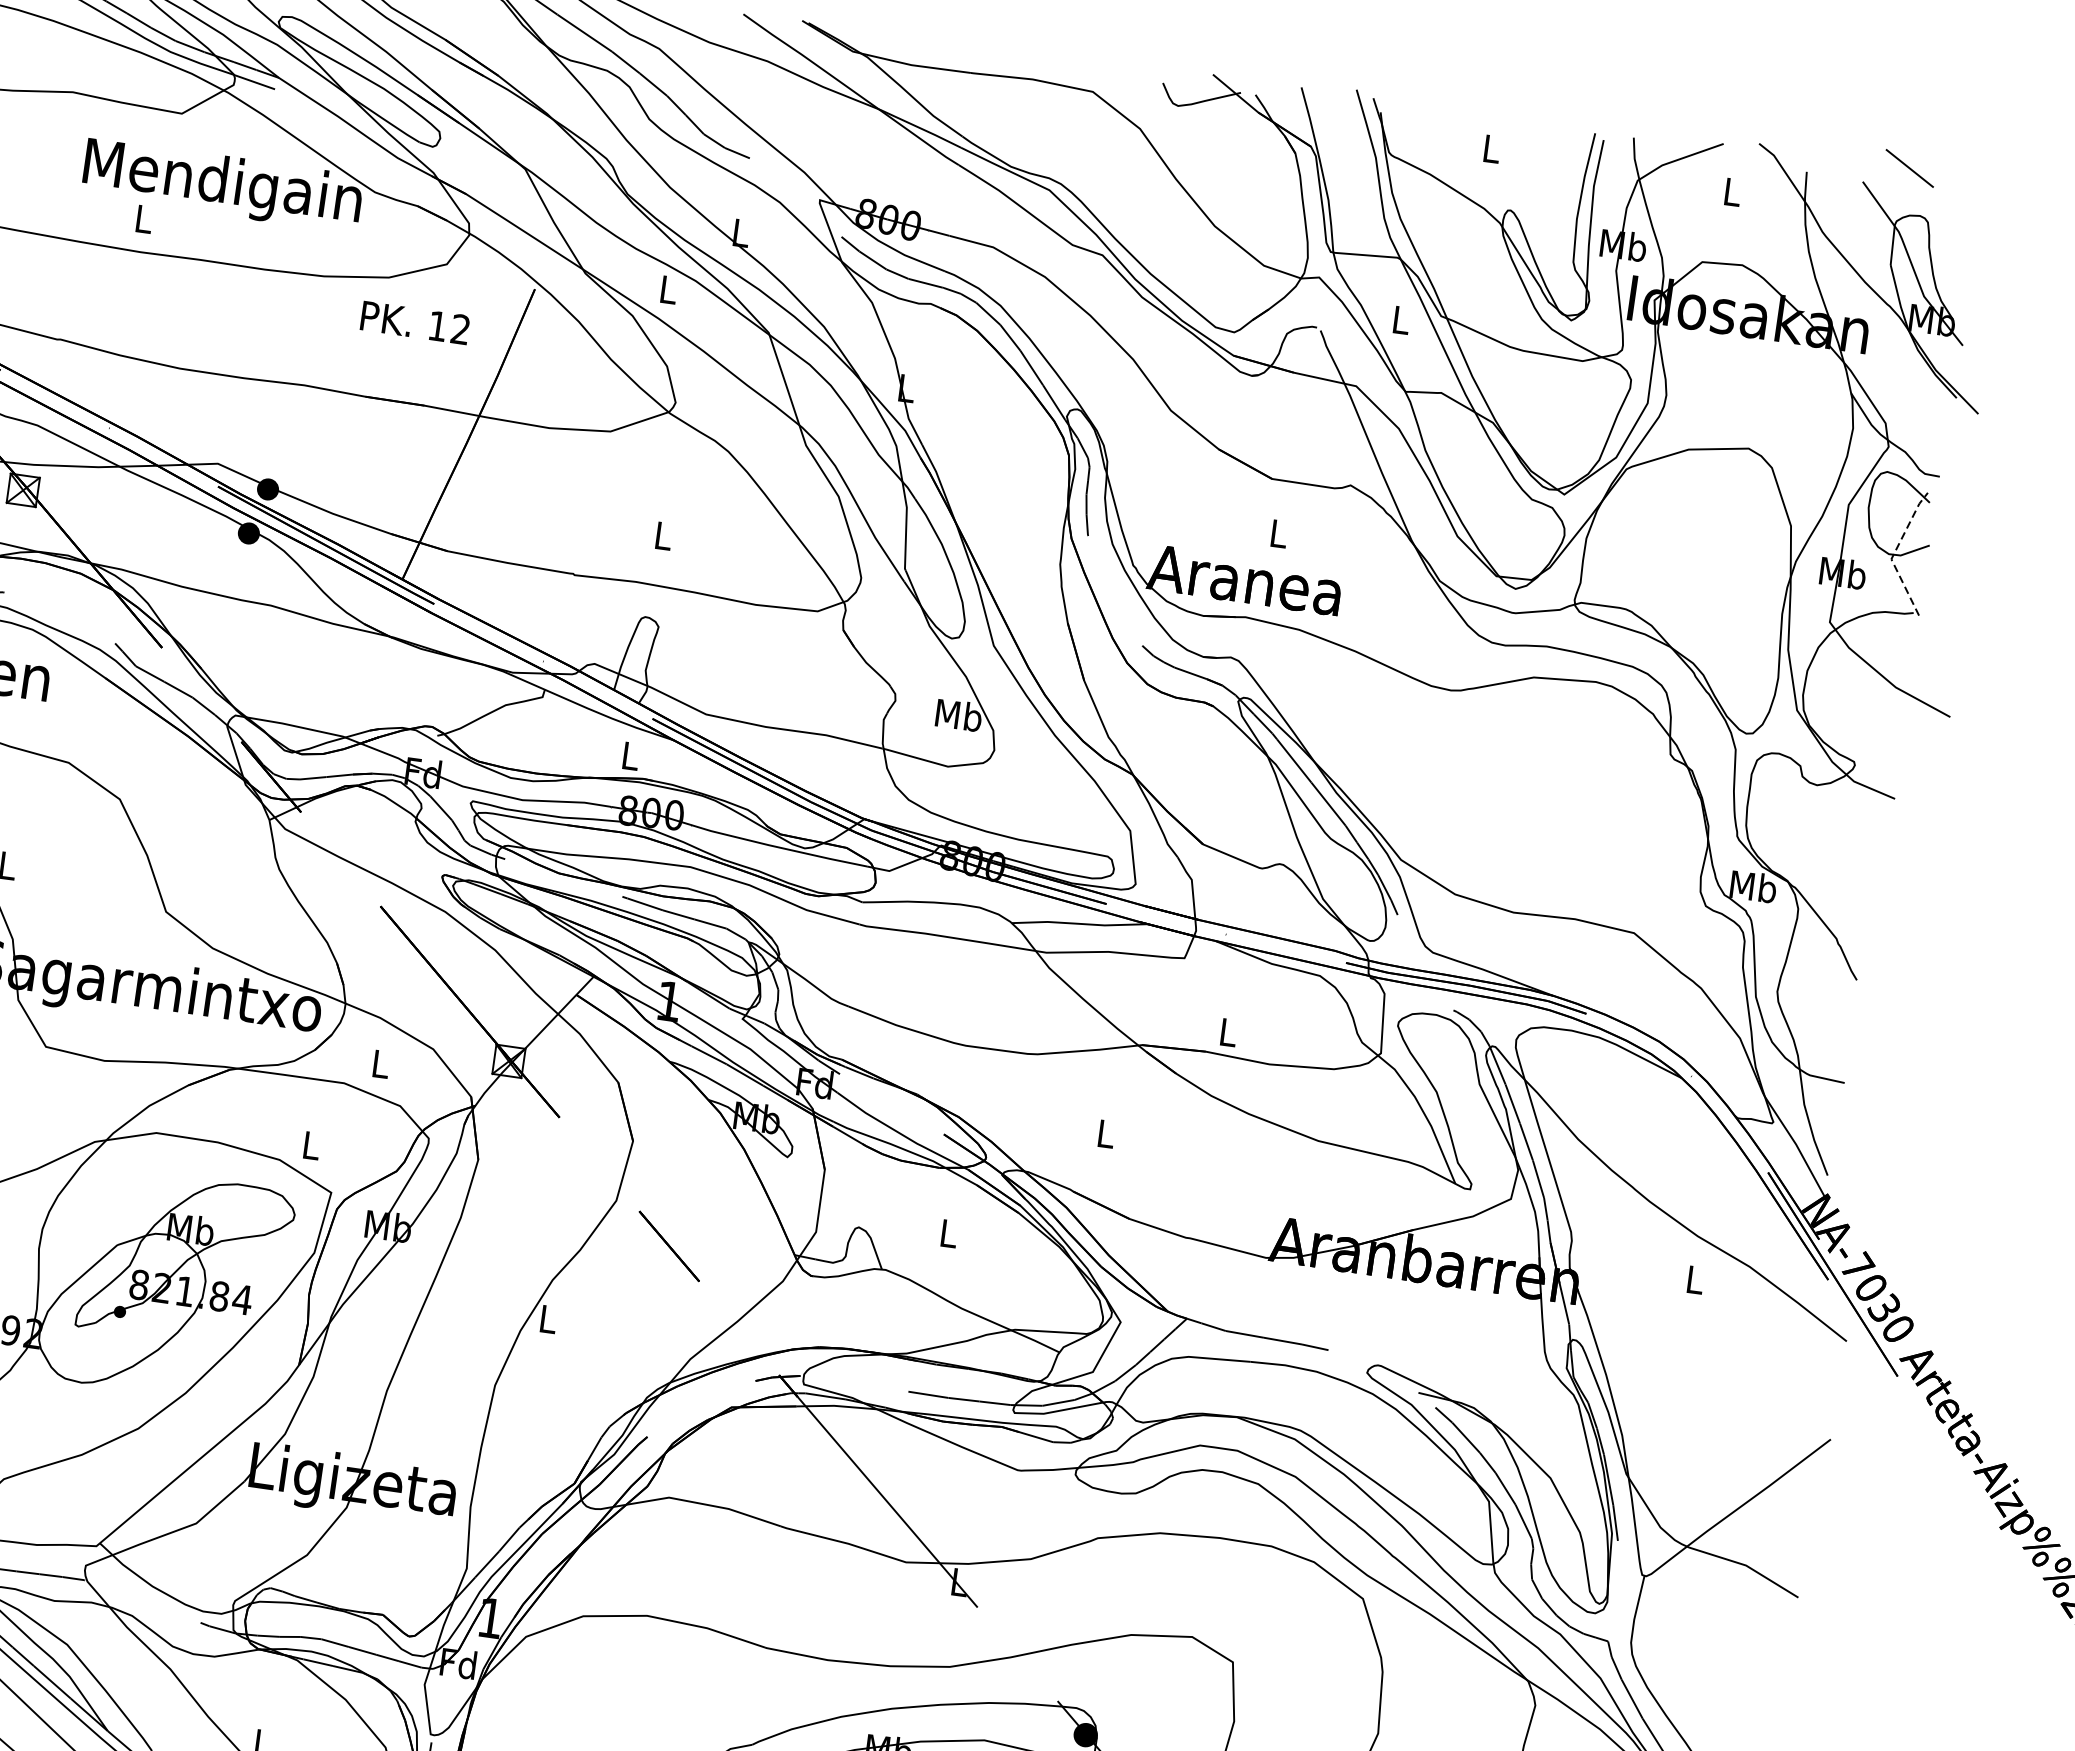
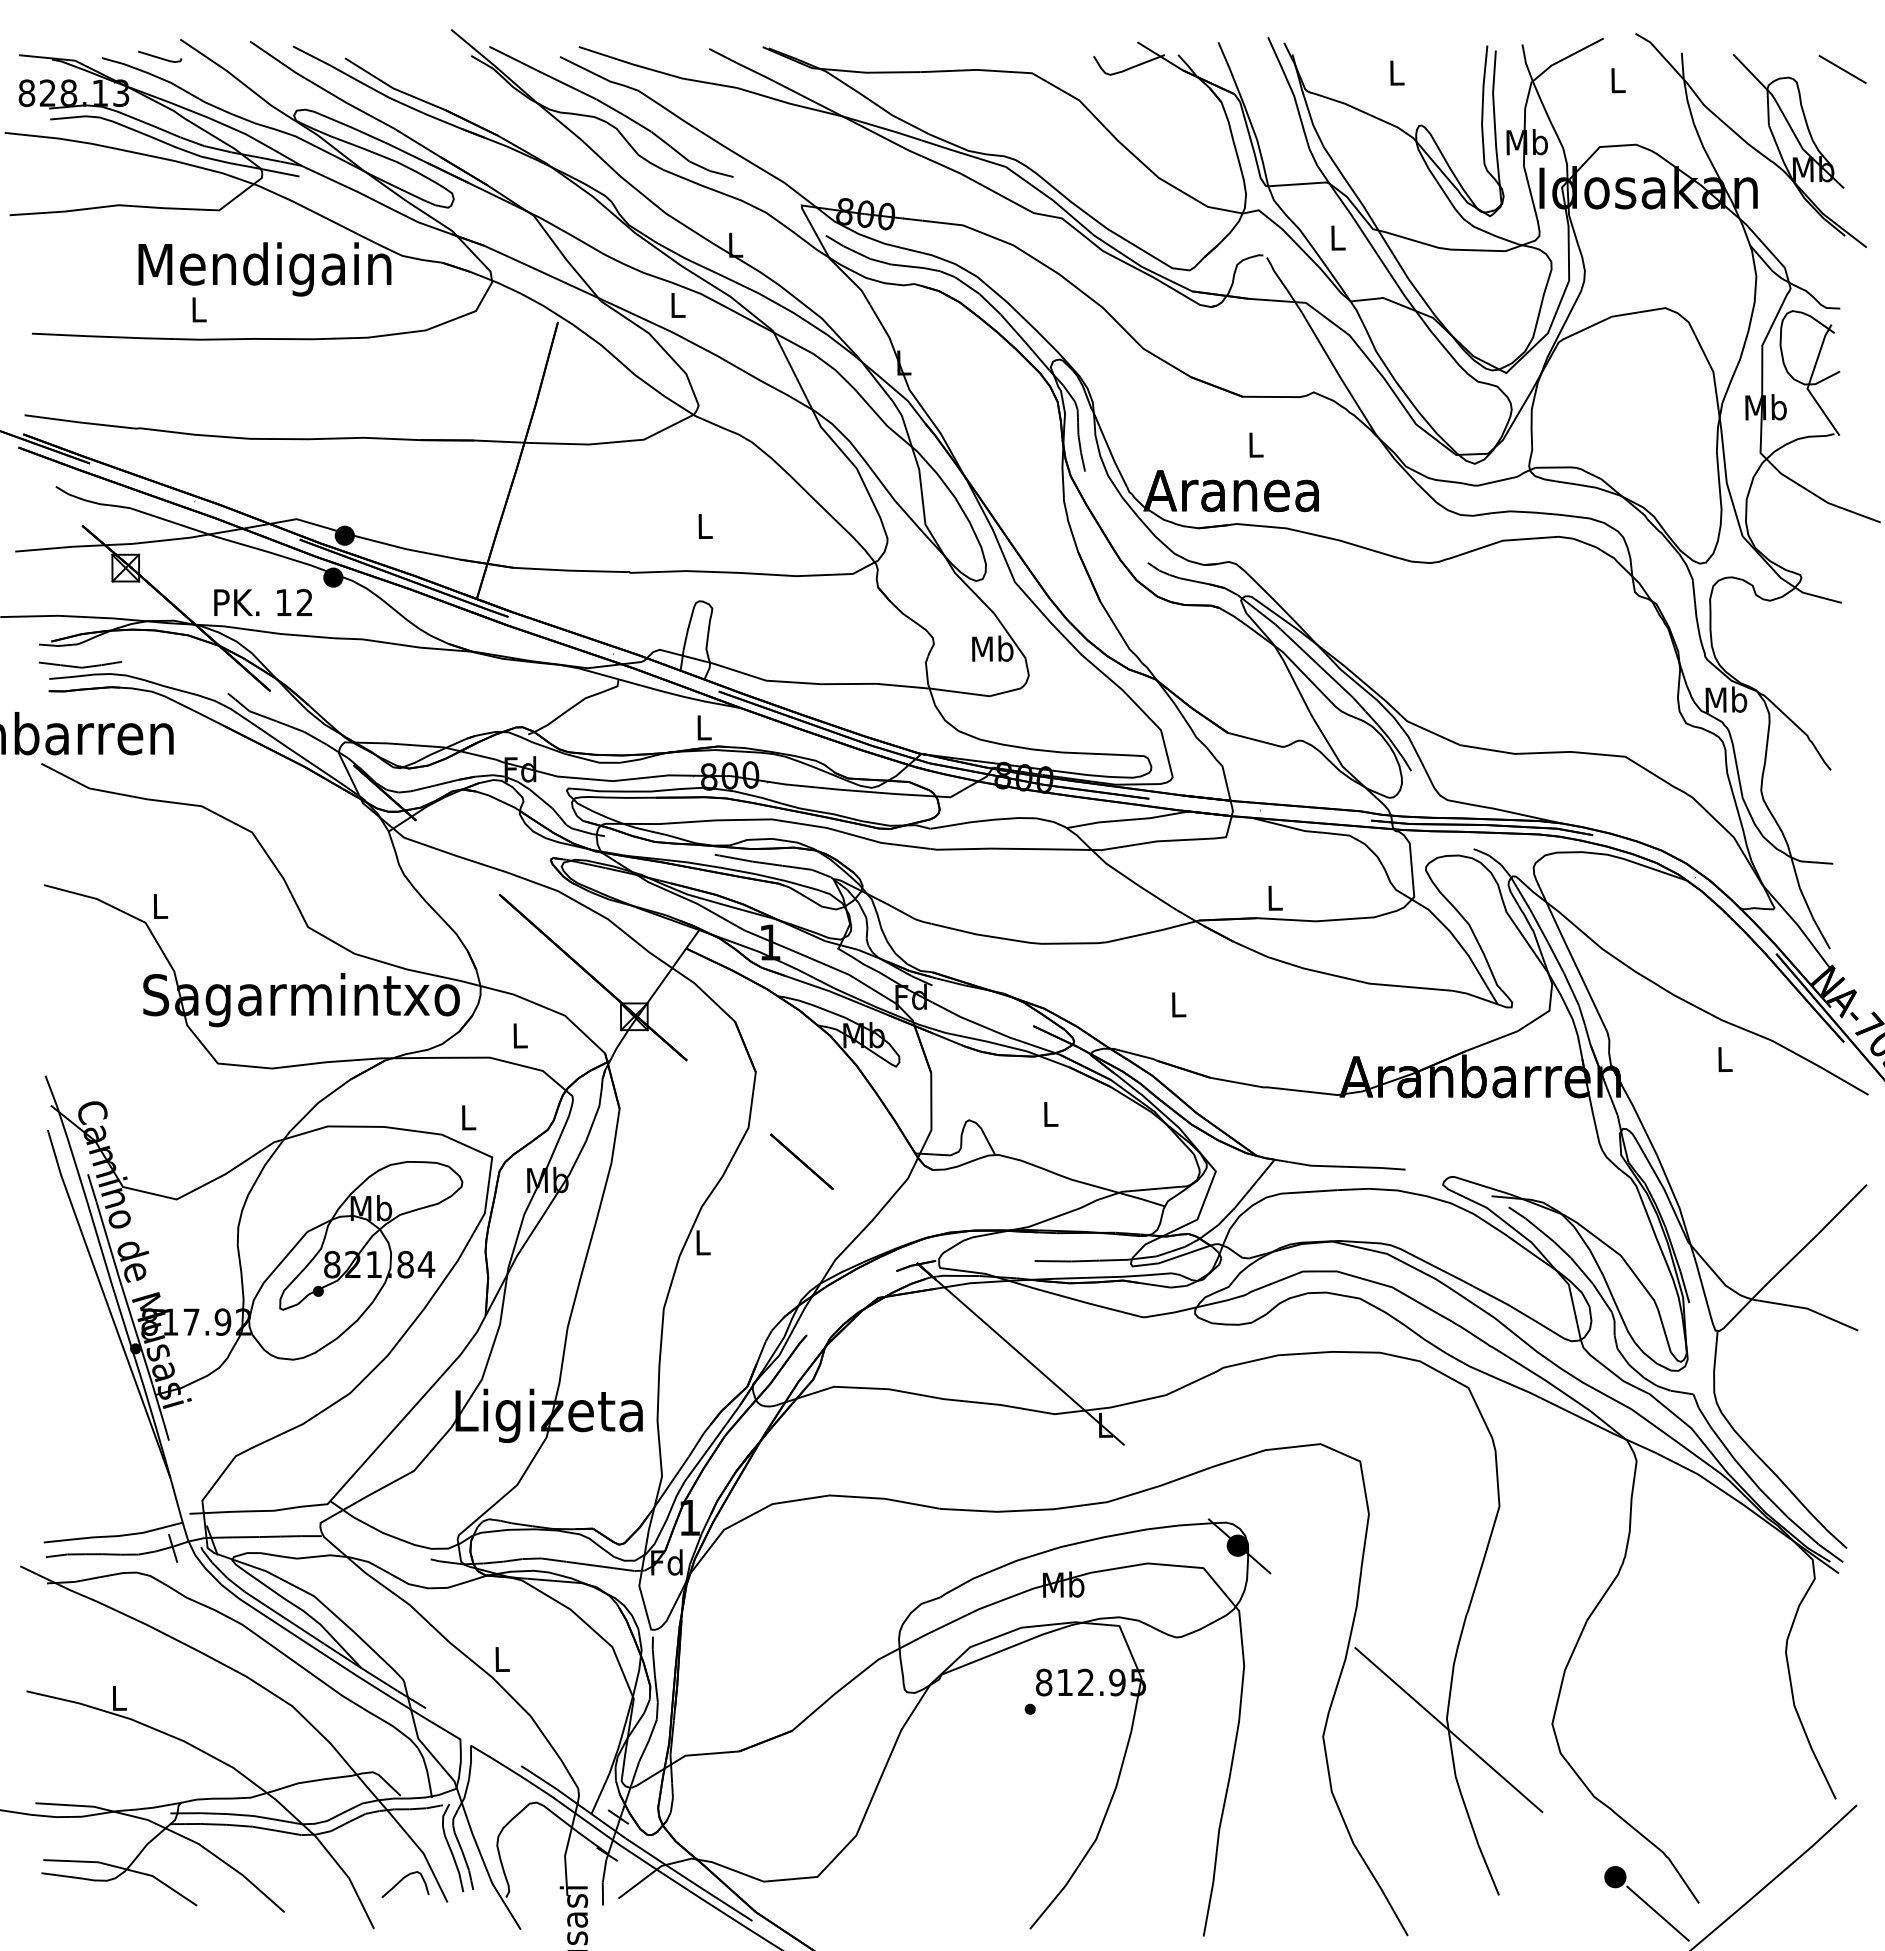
line: (1909, 167) -> (1842, 68), moved
text: (414, 322) -> (262, 602), moved
line: (1894, 552) -> (1809, 382), dashed -> solid

